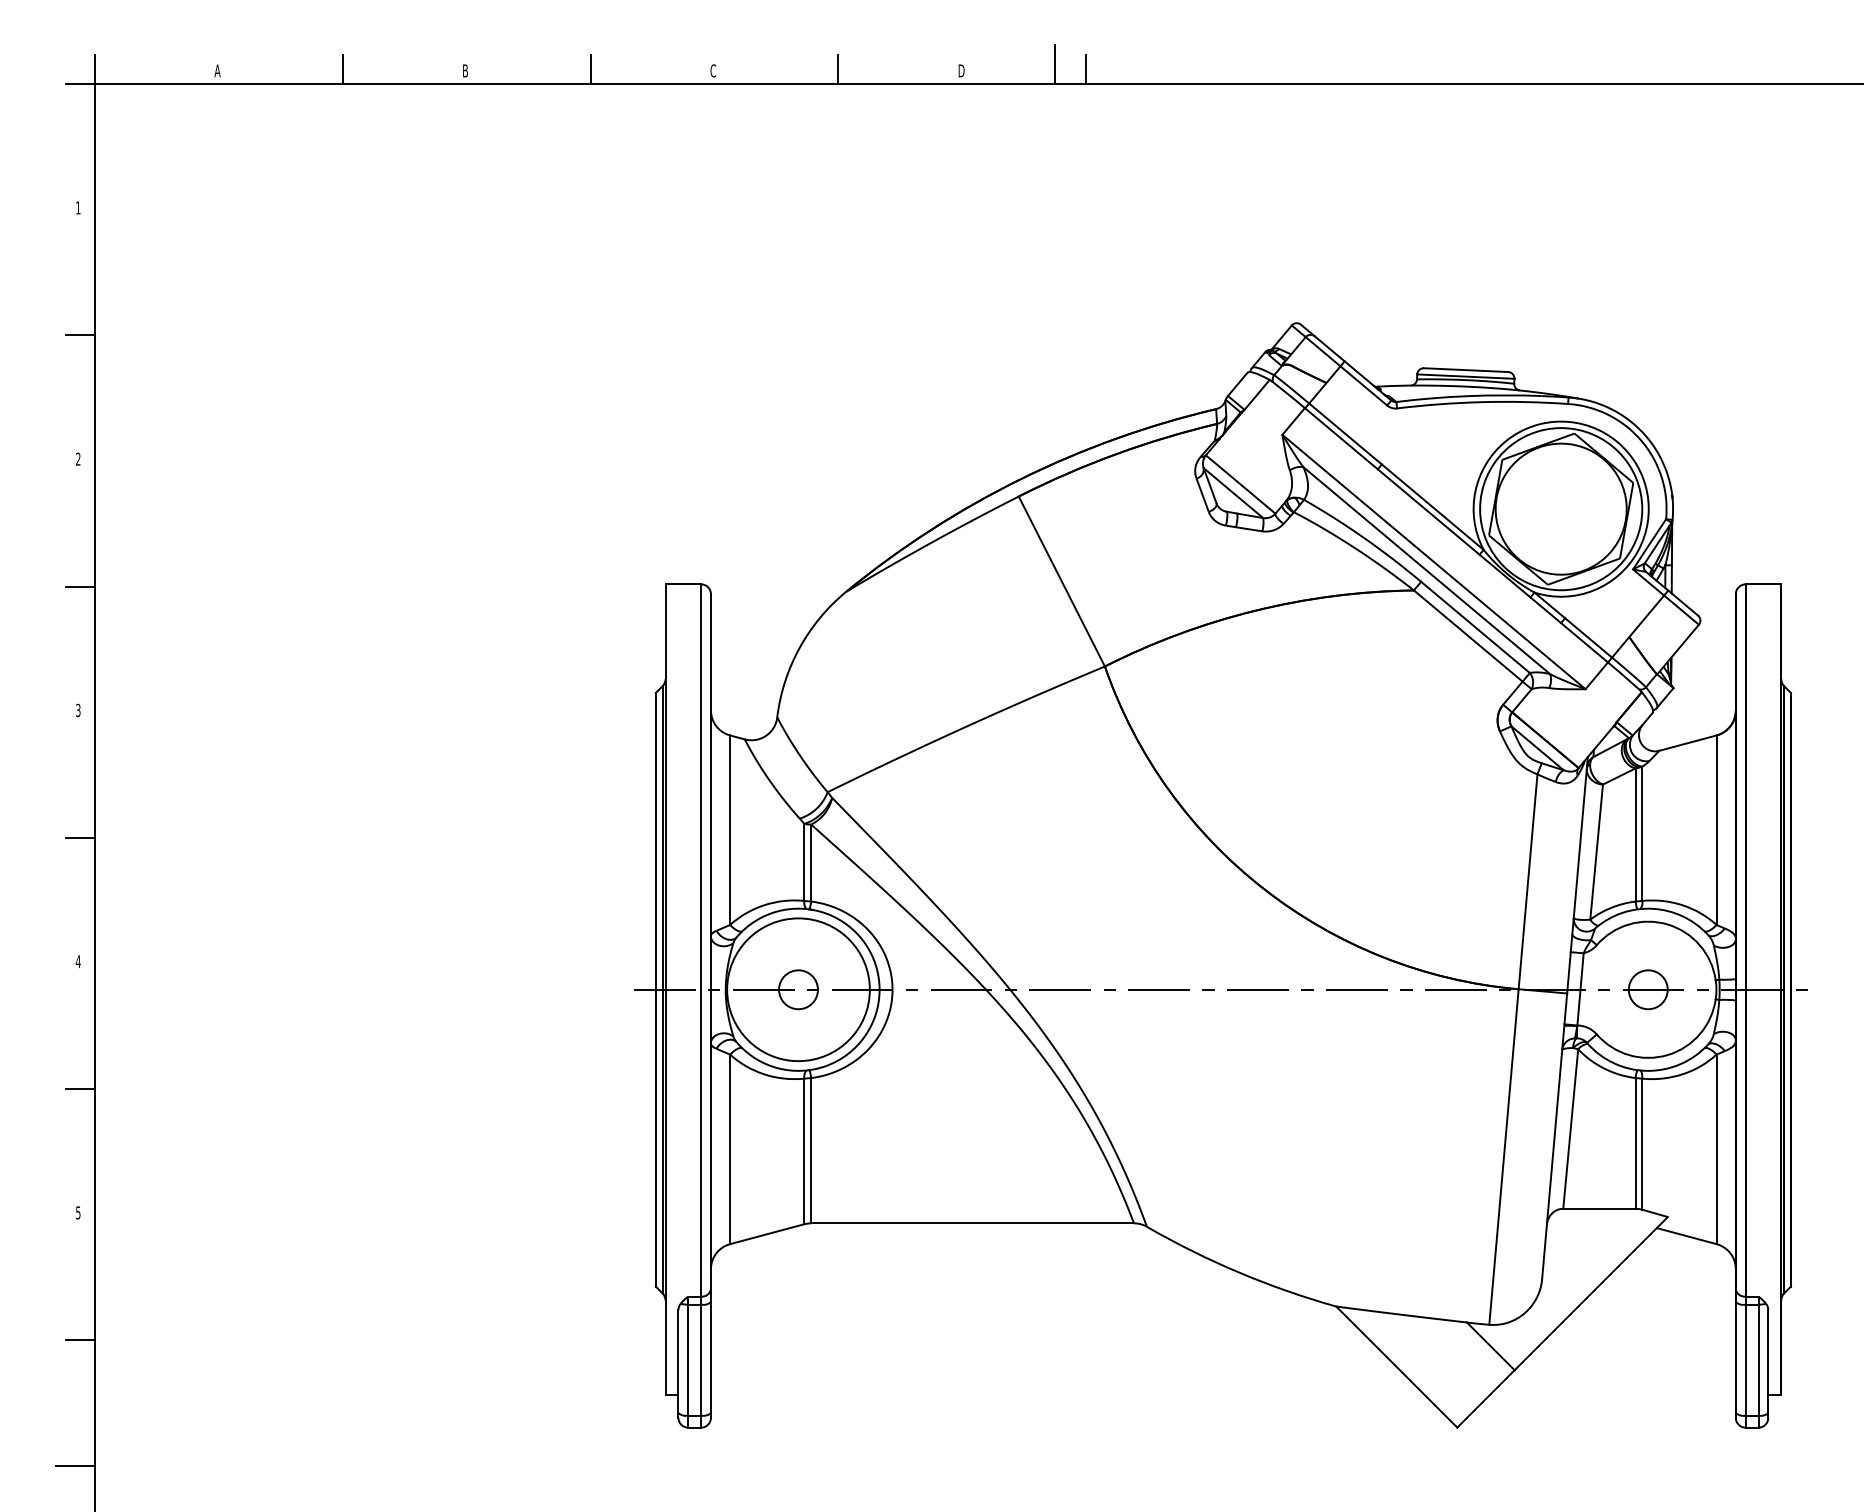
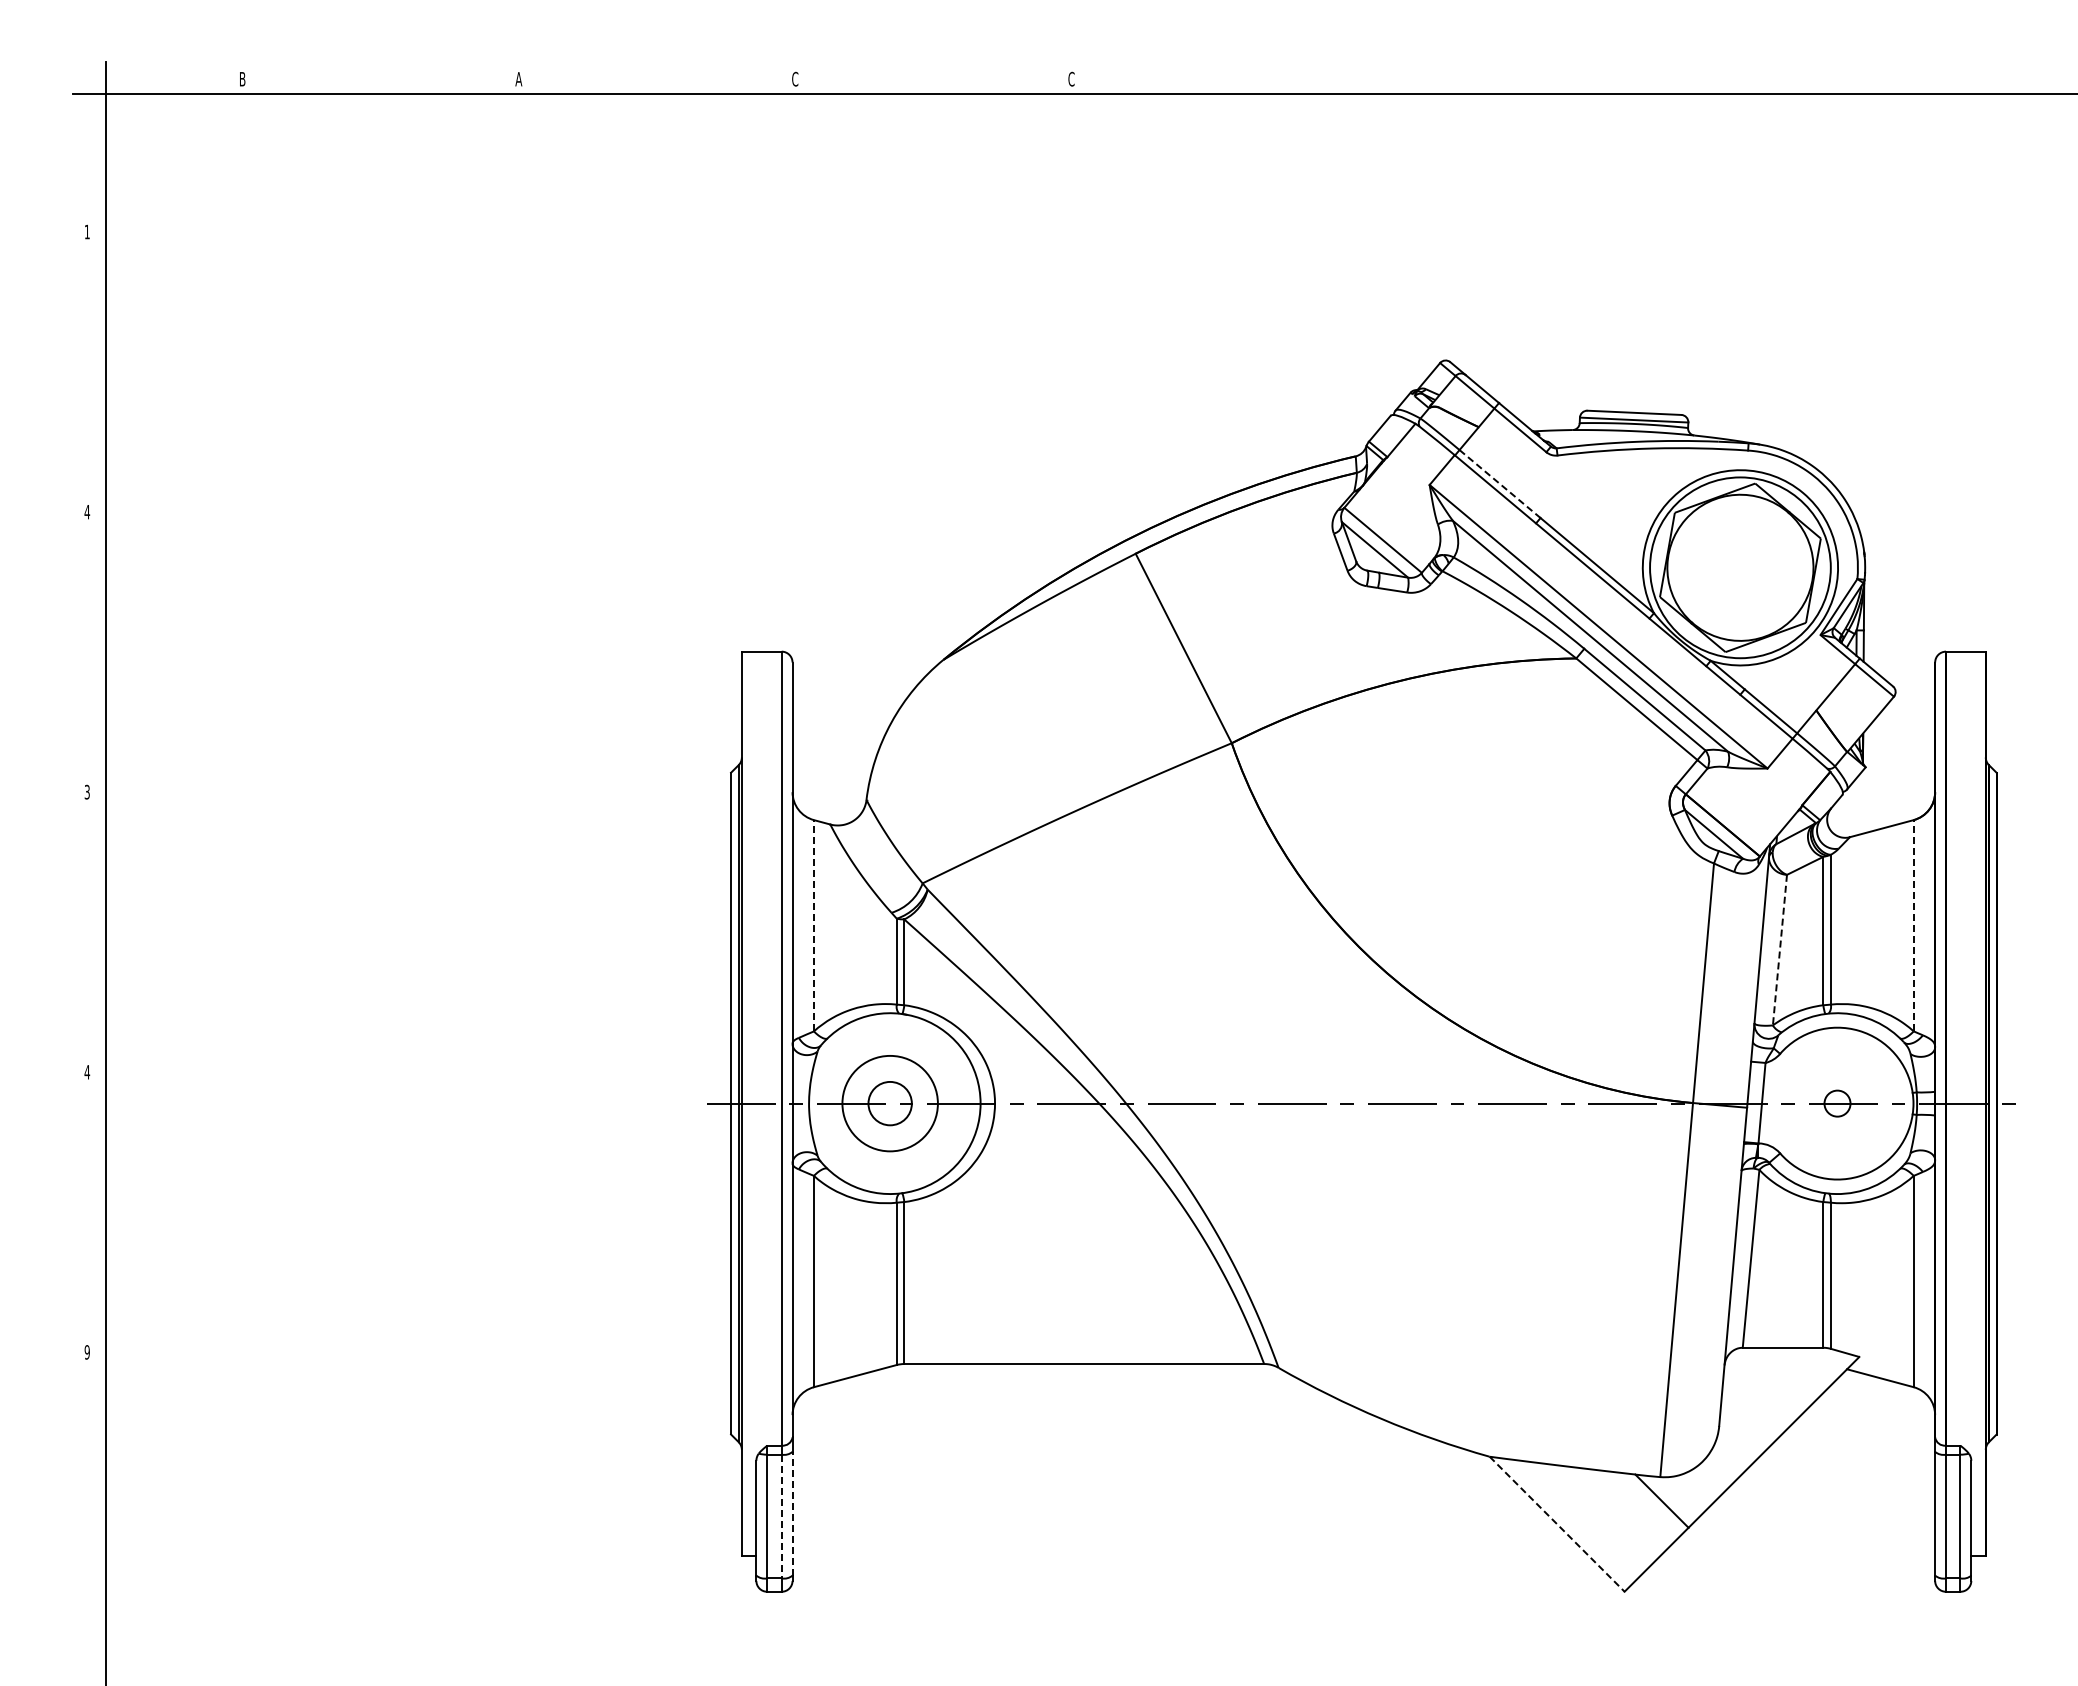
line: (1054, 64) -> (1175, 72), removed
line: (343, 69) -> (382, 77), removed
line: (590, 69) -> (658, 77), removed
line: (838, 69) -> (934, 77), removed
line: (1085, 69) -> (1210, 77), removed
text: (961, 70) -> (1071, 78), D -> C
text: (217, 71) -> (242, 79), A -> B
text: (465, 71) -> (518, 79), B -> A
line: (80, 335) -> (89, 374), removed
line: (1345, 434) -> (1500, 484), solid -> dashed
text: (78, 458) -> (87, 511), 2 -> 4
line: (80, 586) -> (89, 654), removed
line: (729, 830) -> (813, 925), solid -> dashed
line: (1716, 830) -> (1913, 925), solid -> dashed
line: (80, 838) -> (89, 934), removed
line: (1596, 852) -> (1779, 950), solid -> dashed
circle: (797, 989) -> (889, 1103), size x0.6
circle: (1648, 989) -> (1837, 1103), size x0.6
line: (80, 1089) -> (89, 1214), removed
text: (77, 1213) -> (86, 1352), 5 -> 9
line: (80, 1340) -> (89, 1494), removed
line: (710, 1357) -> (792, 1513), solid -> dashed
line: (701, 1360) -> (781, 1516), solid -> dashed
line: (1397, 1367) -> (1557, 1524), solid -> dashed
line: (74, 1465) -> (83, 1634), removed

